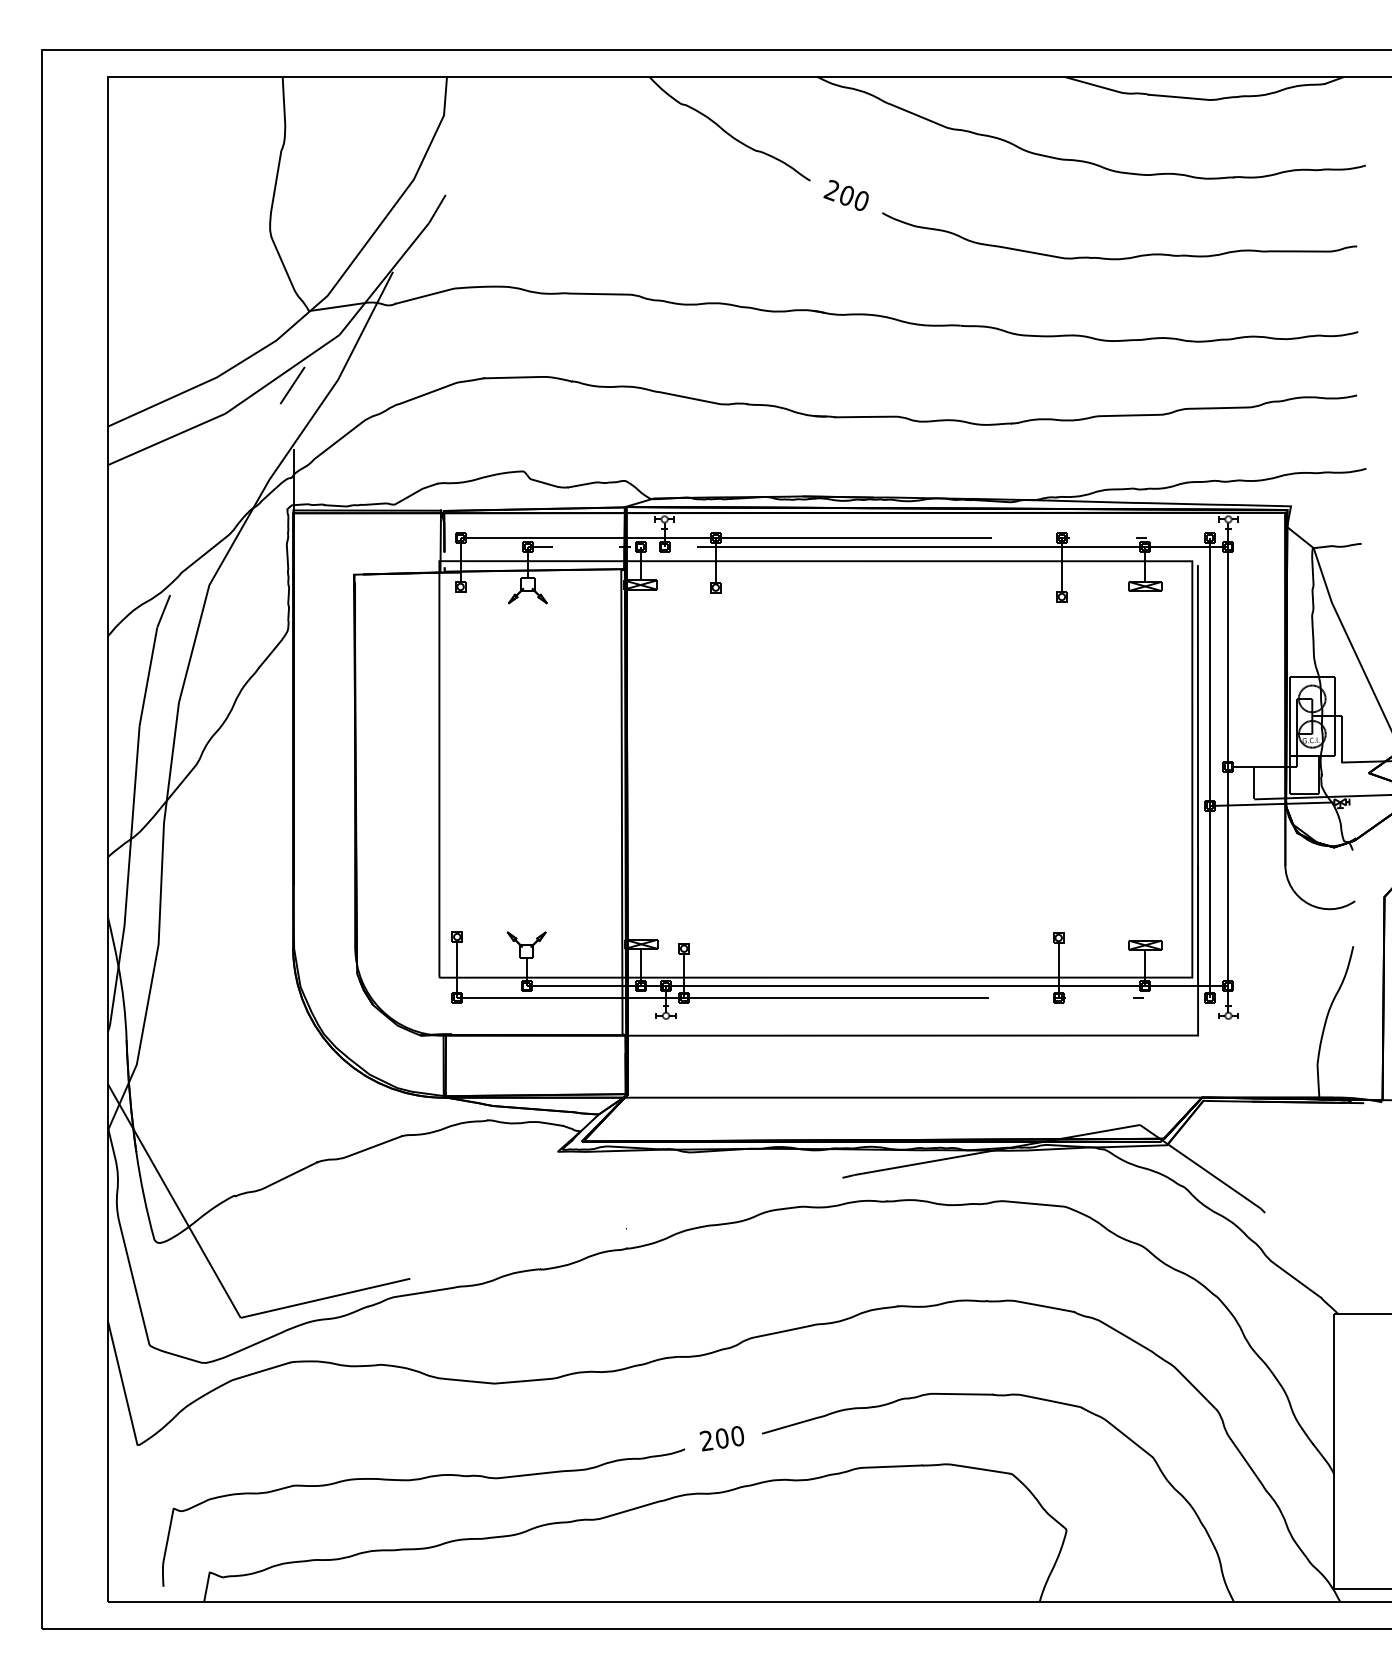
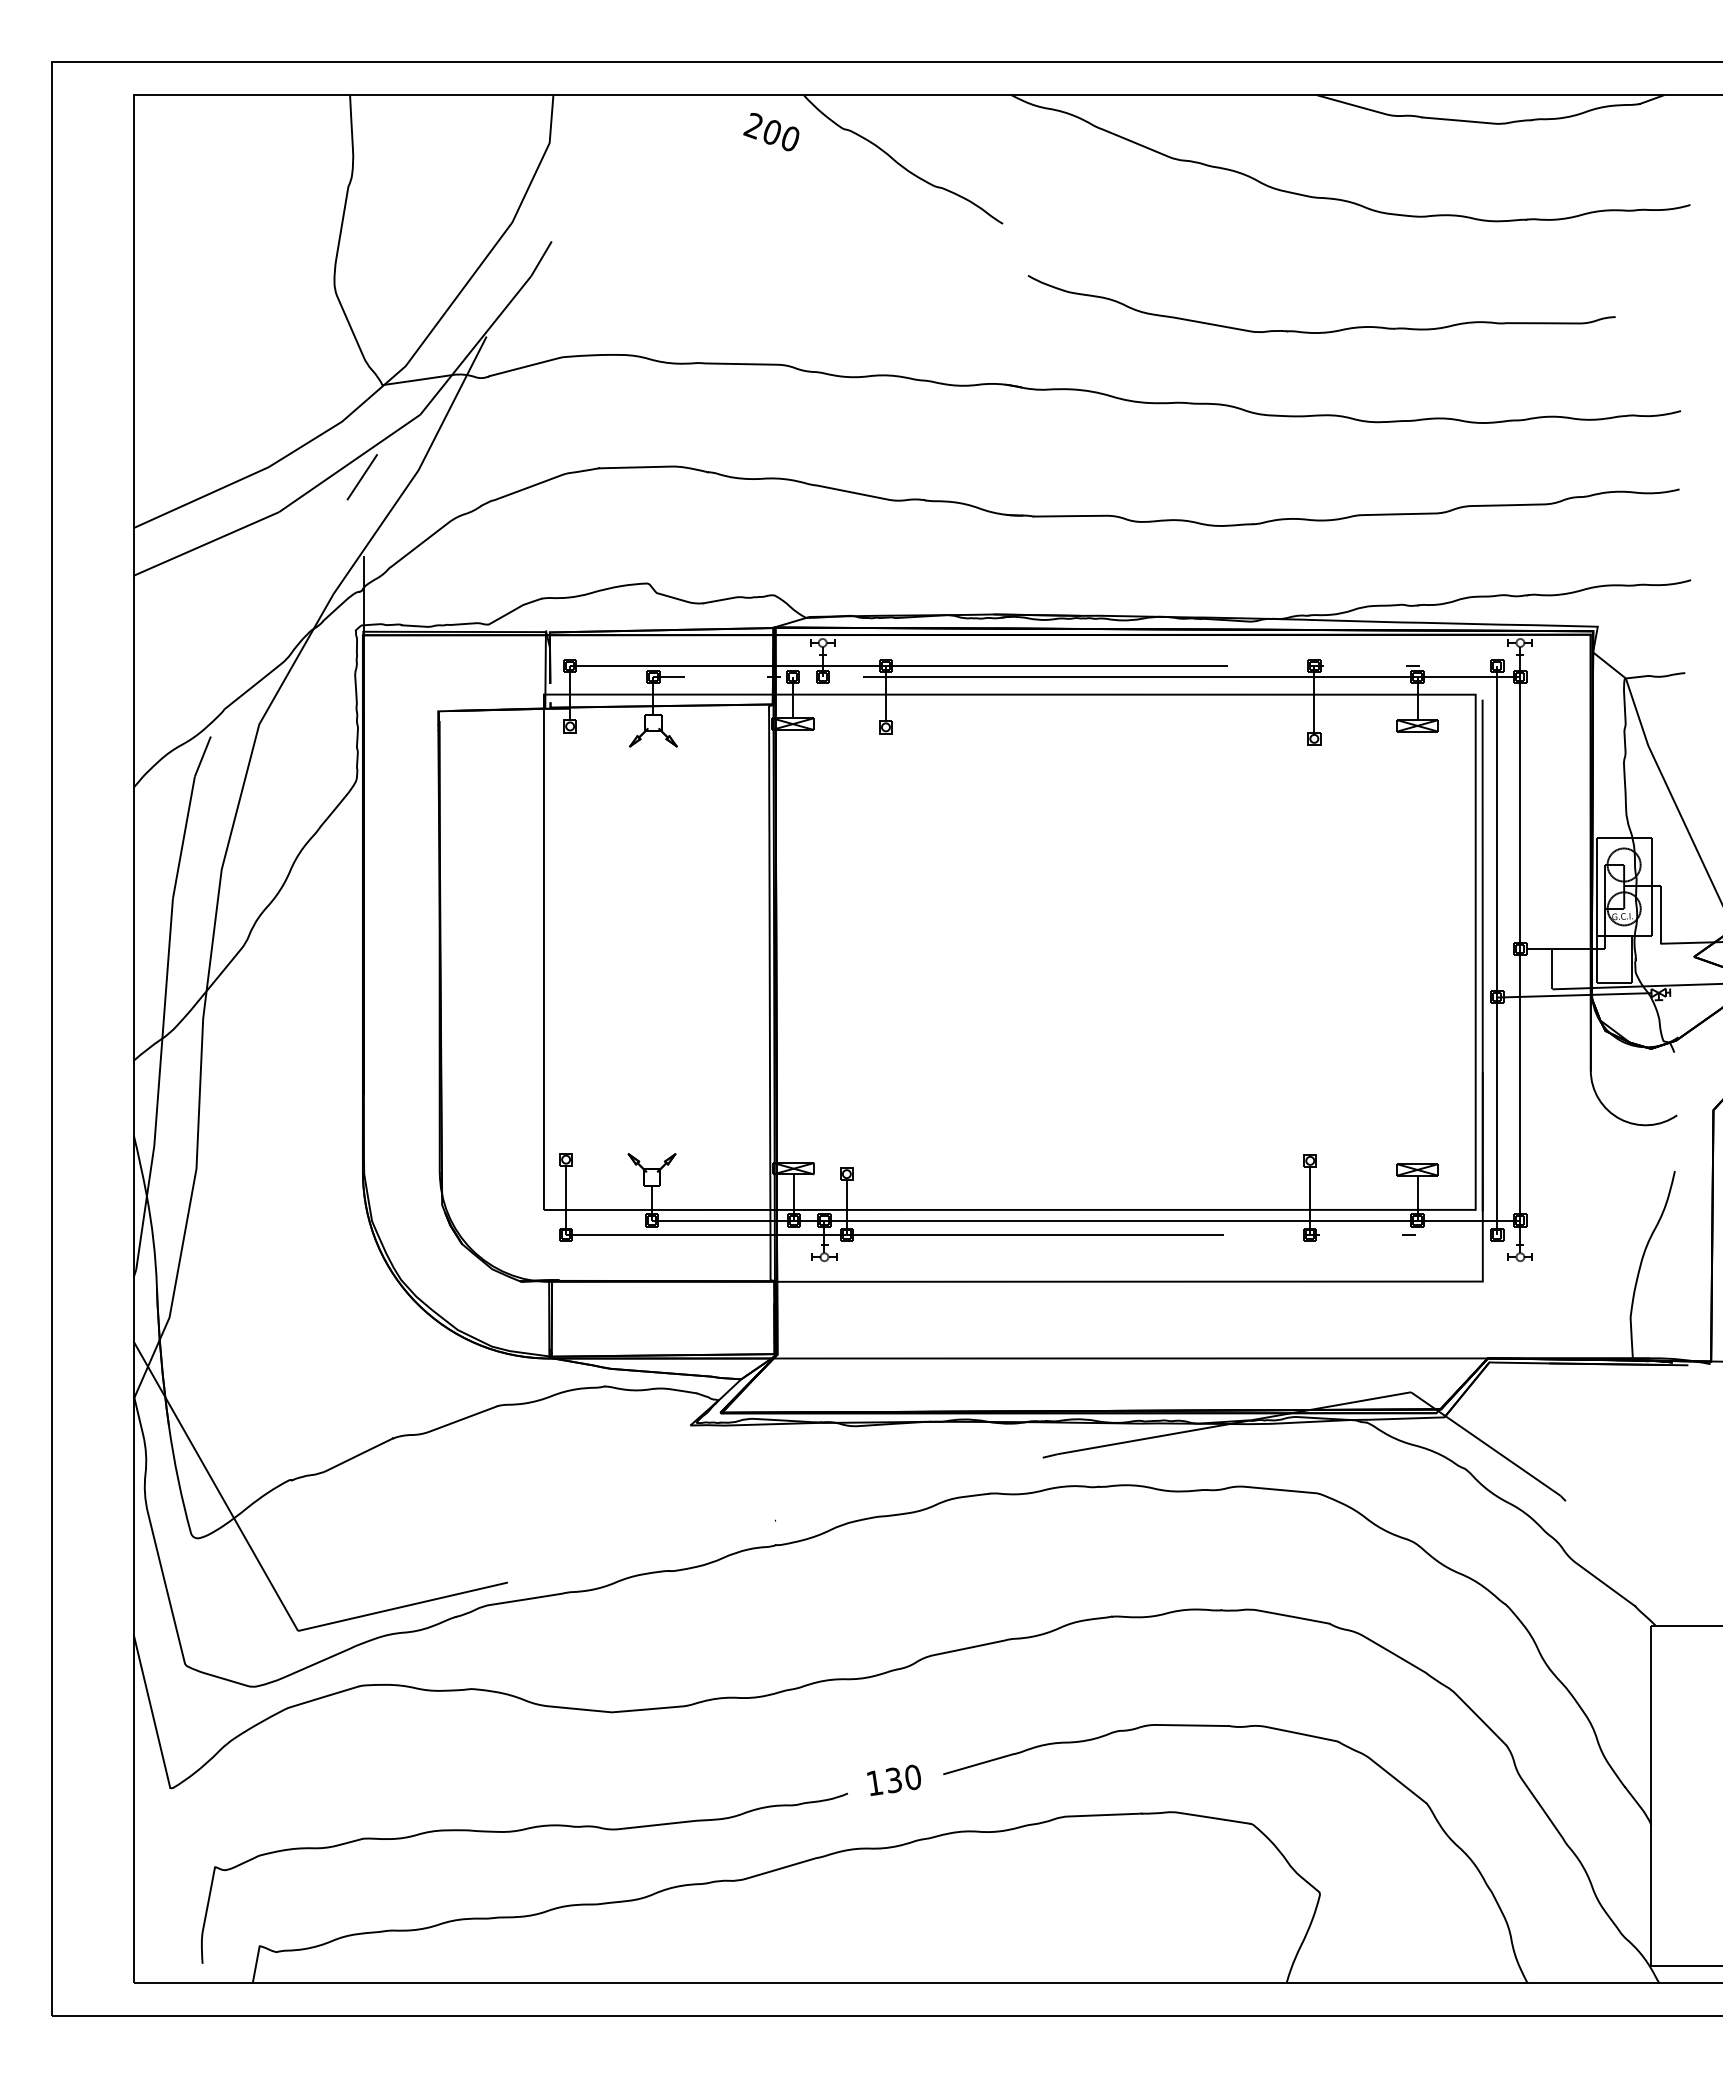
text: (846, 195) -> (771, 132), moved
part: (1120, 258) -> (1322, 331), moved
text: (713, 1440) -> (883, 1782), 200 -> 130

